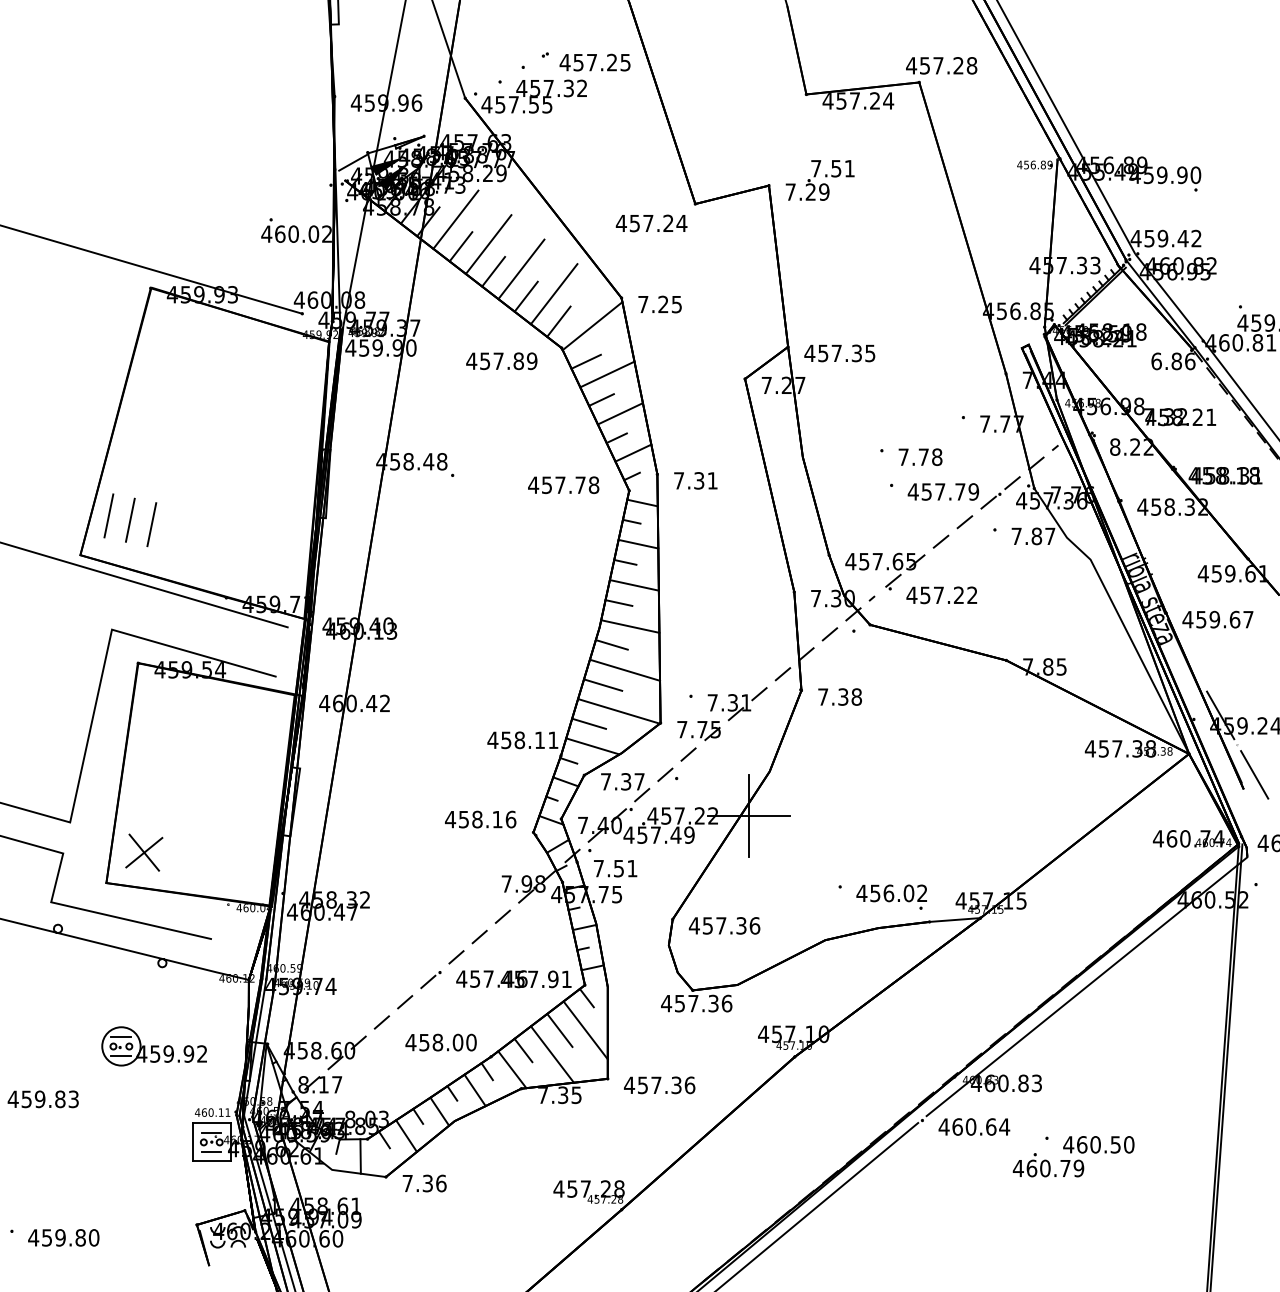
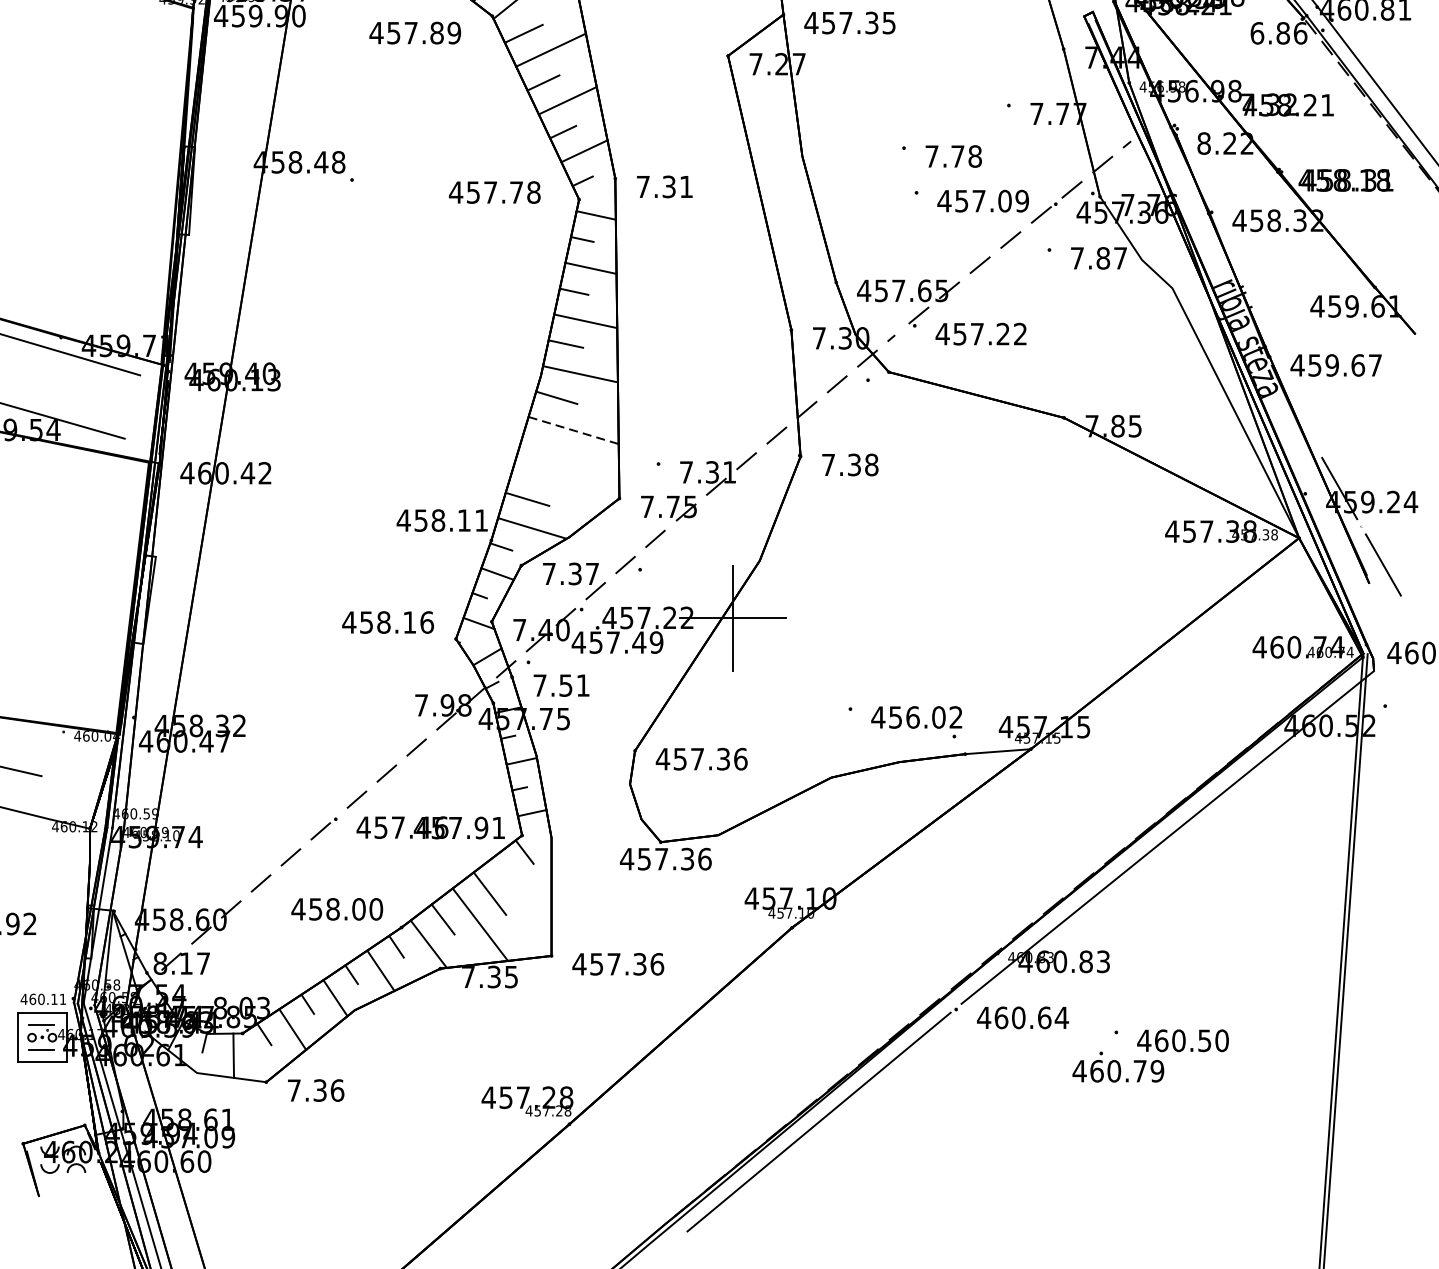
text: (960, 491) -> (1005, 200), 457.79 -> 457.09
line: (624, 670) -> (573, 430), solid -> dashed
line: (603, 684) -> (546, 448), removed
line: (618, 711) -> (565, 483), removed
line: (585, 1030) -> (522, 893), removed

